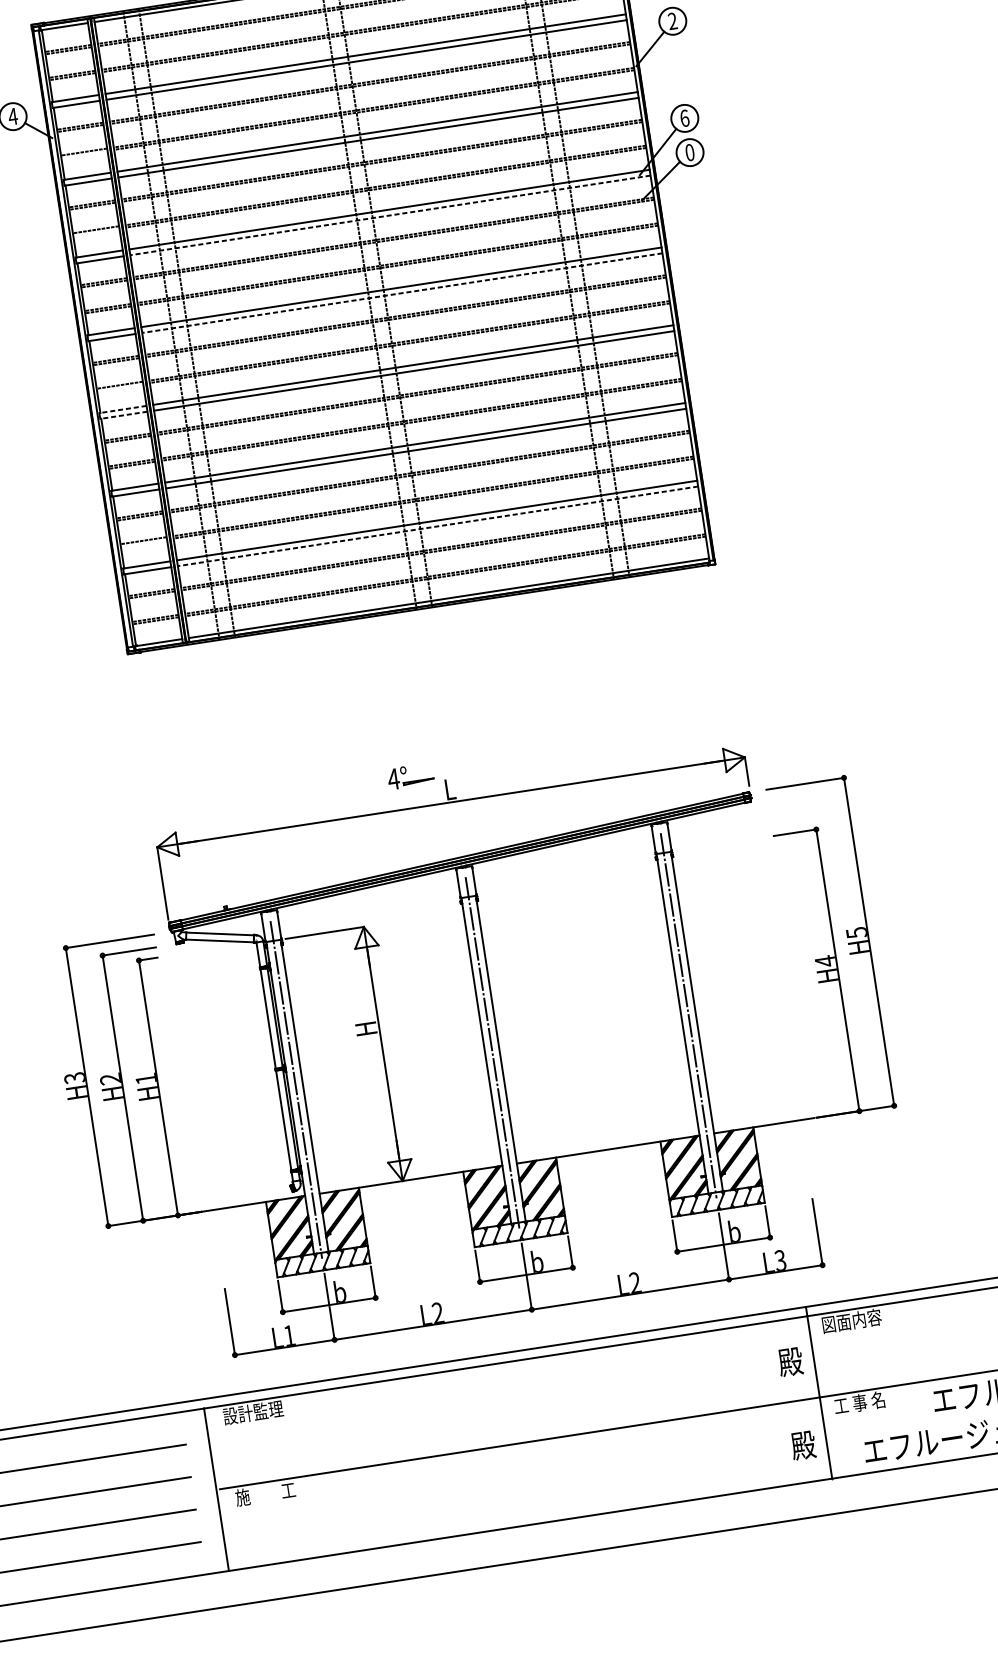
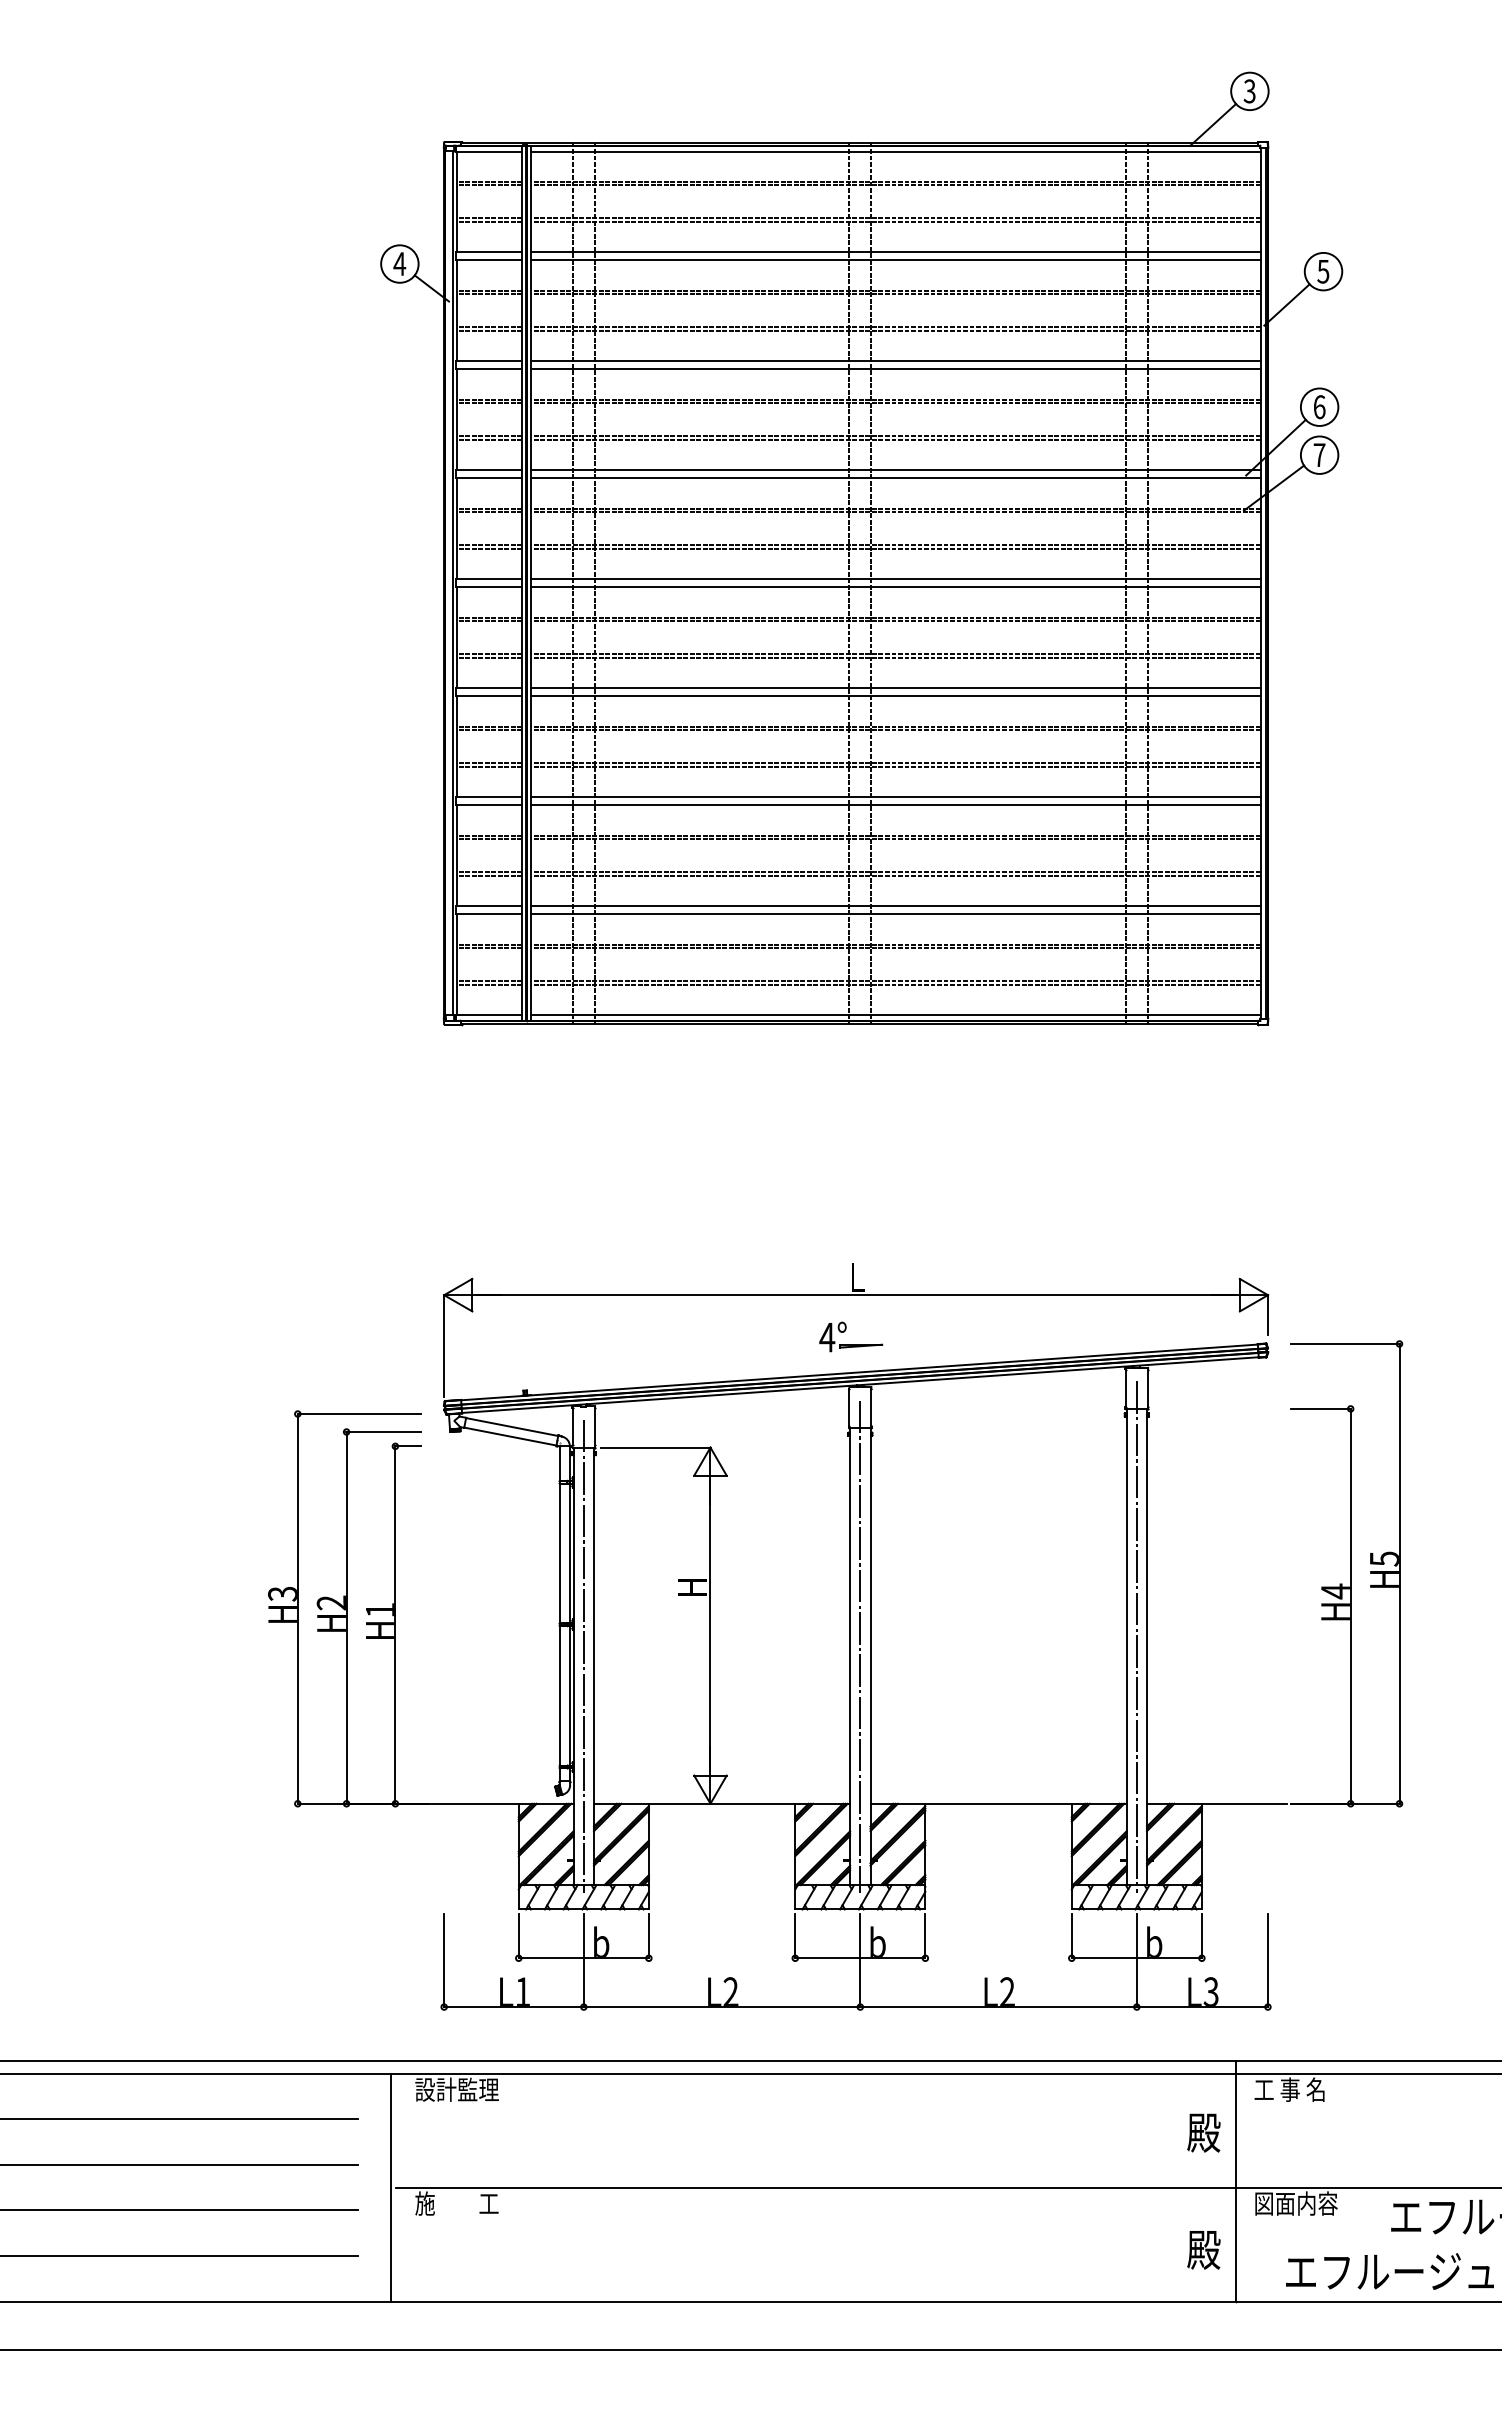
text: (672, 21) -> (1323, 271), 2 -> 5
text: (690, 152) -> (1319, 455), 0 -> 7
line: (84, 154) -> (489, 330), added
line: (390, 215) -> (896, 478), dashed -> solid
line: (96, 232) -> (489, 439), added
line: (402, 293) -> (896, 587), dashed -> solid
line: (120, 387) -> (489, 657), added
line: (122, 409) -> (488, 688), dashed -> solid
line: (123, 415) -> (488, 696), dashed -> solid
line: (438, 526) -> (896, 914), dashed -> solid
line: (143, 543) -> (489, 875), added
part: (406, 773) -> (845, 1331), moved
text: (851, 1320) -> (1295, 2089), 図面内容 -> 工 事 名
text: (863, 1402) -> (1295, 2203), 工 事 名 -> 図面内容

